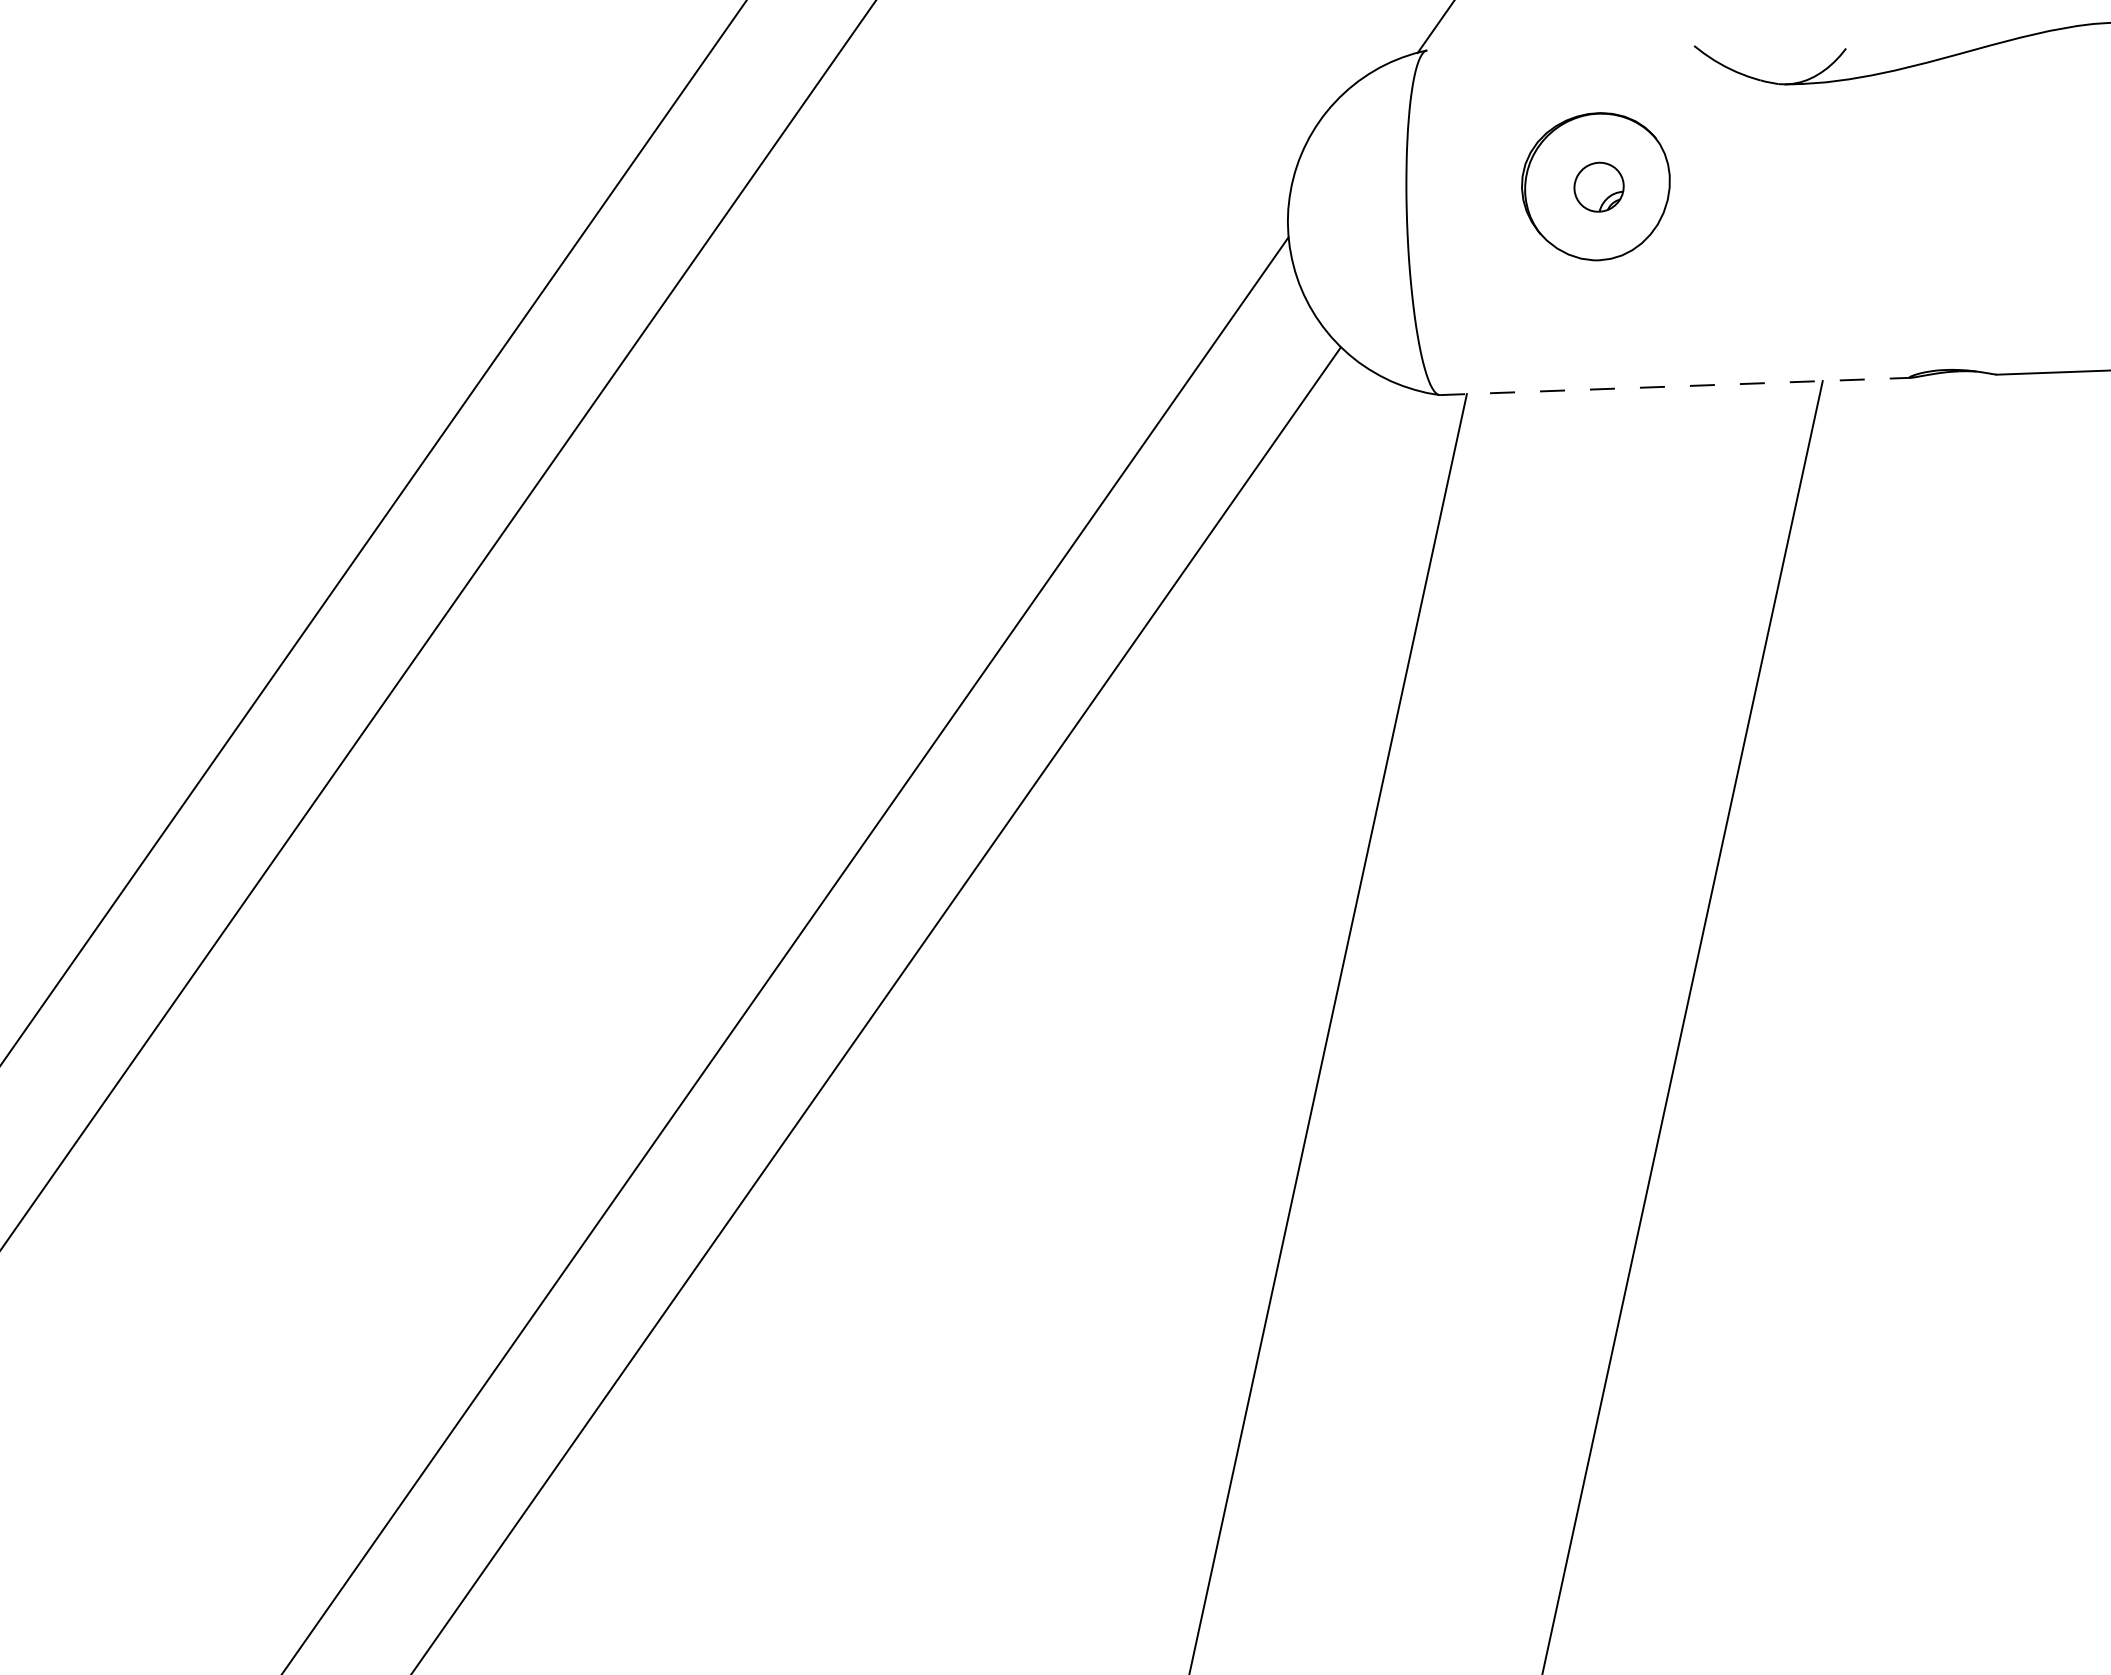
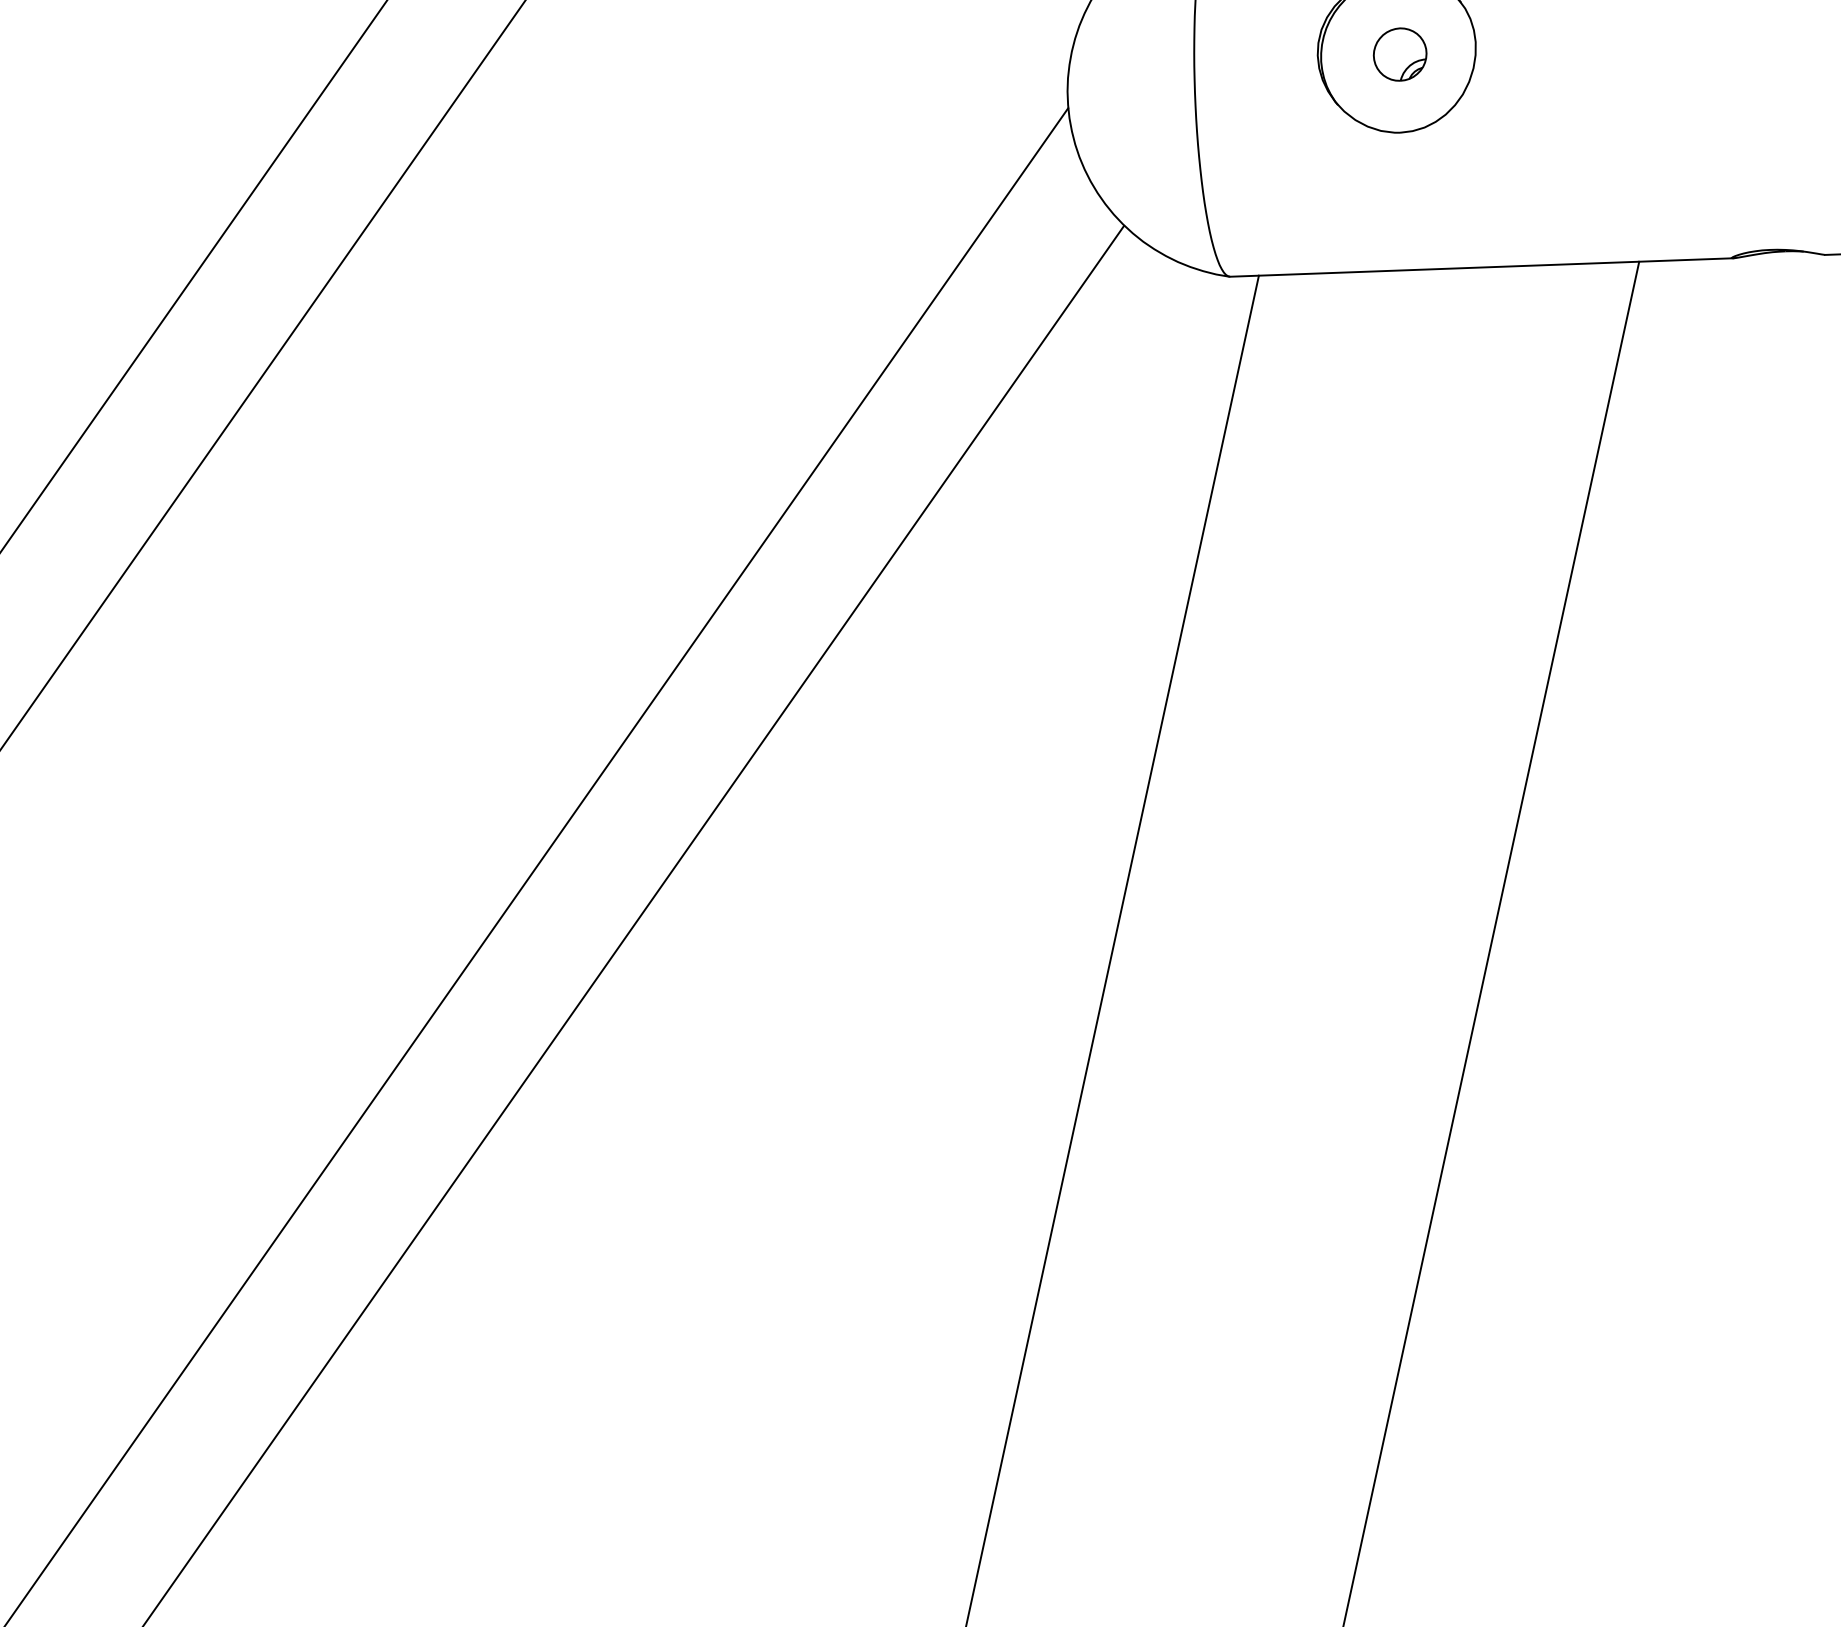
line: (1675, 386) -> (1481, 267), dashed -> solid

